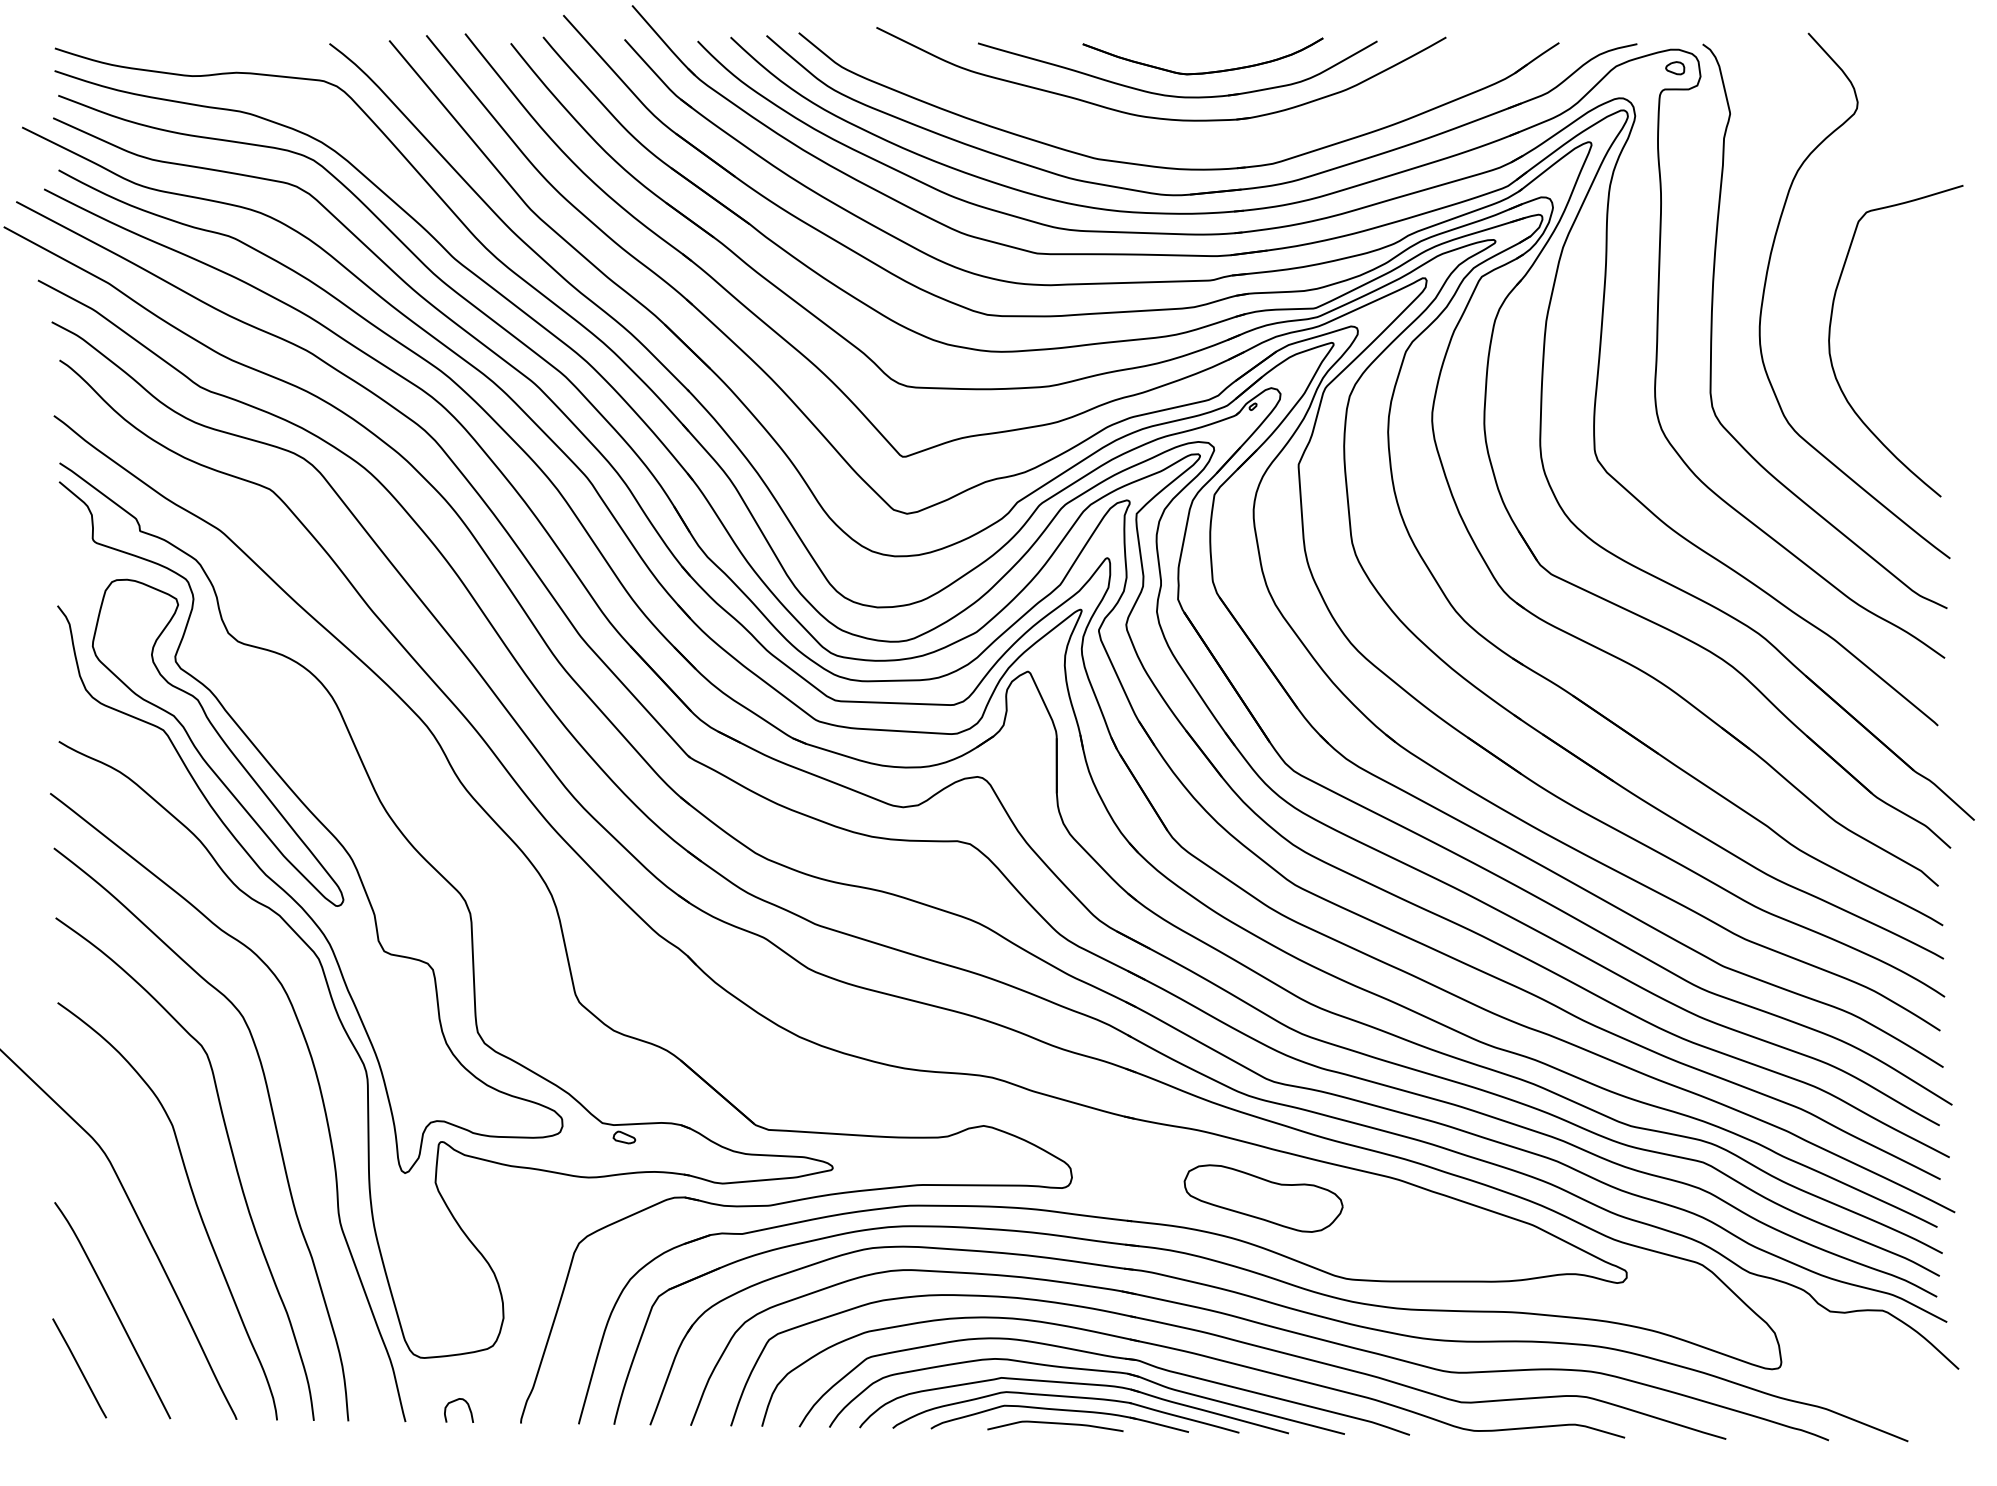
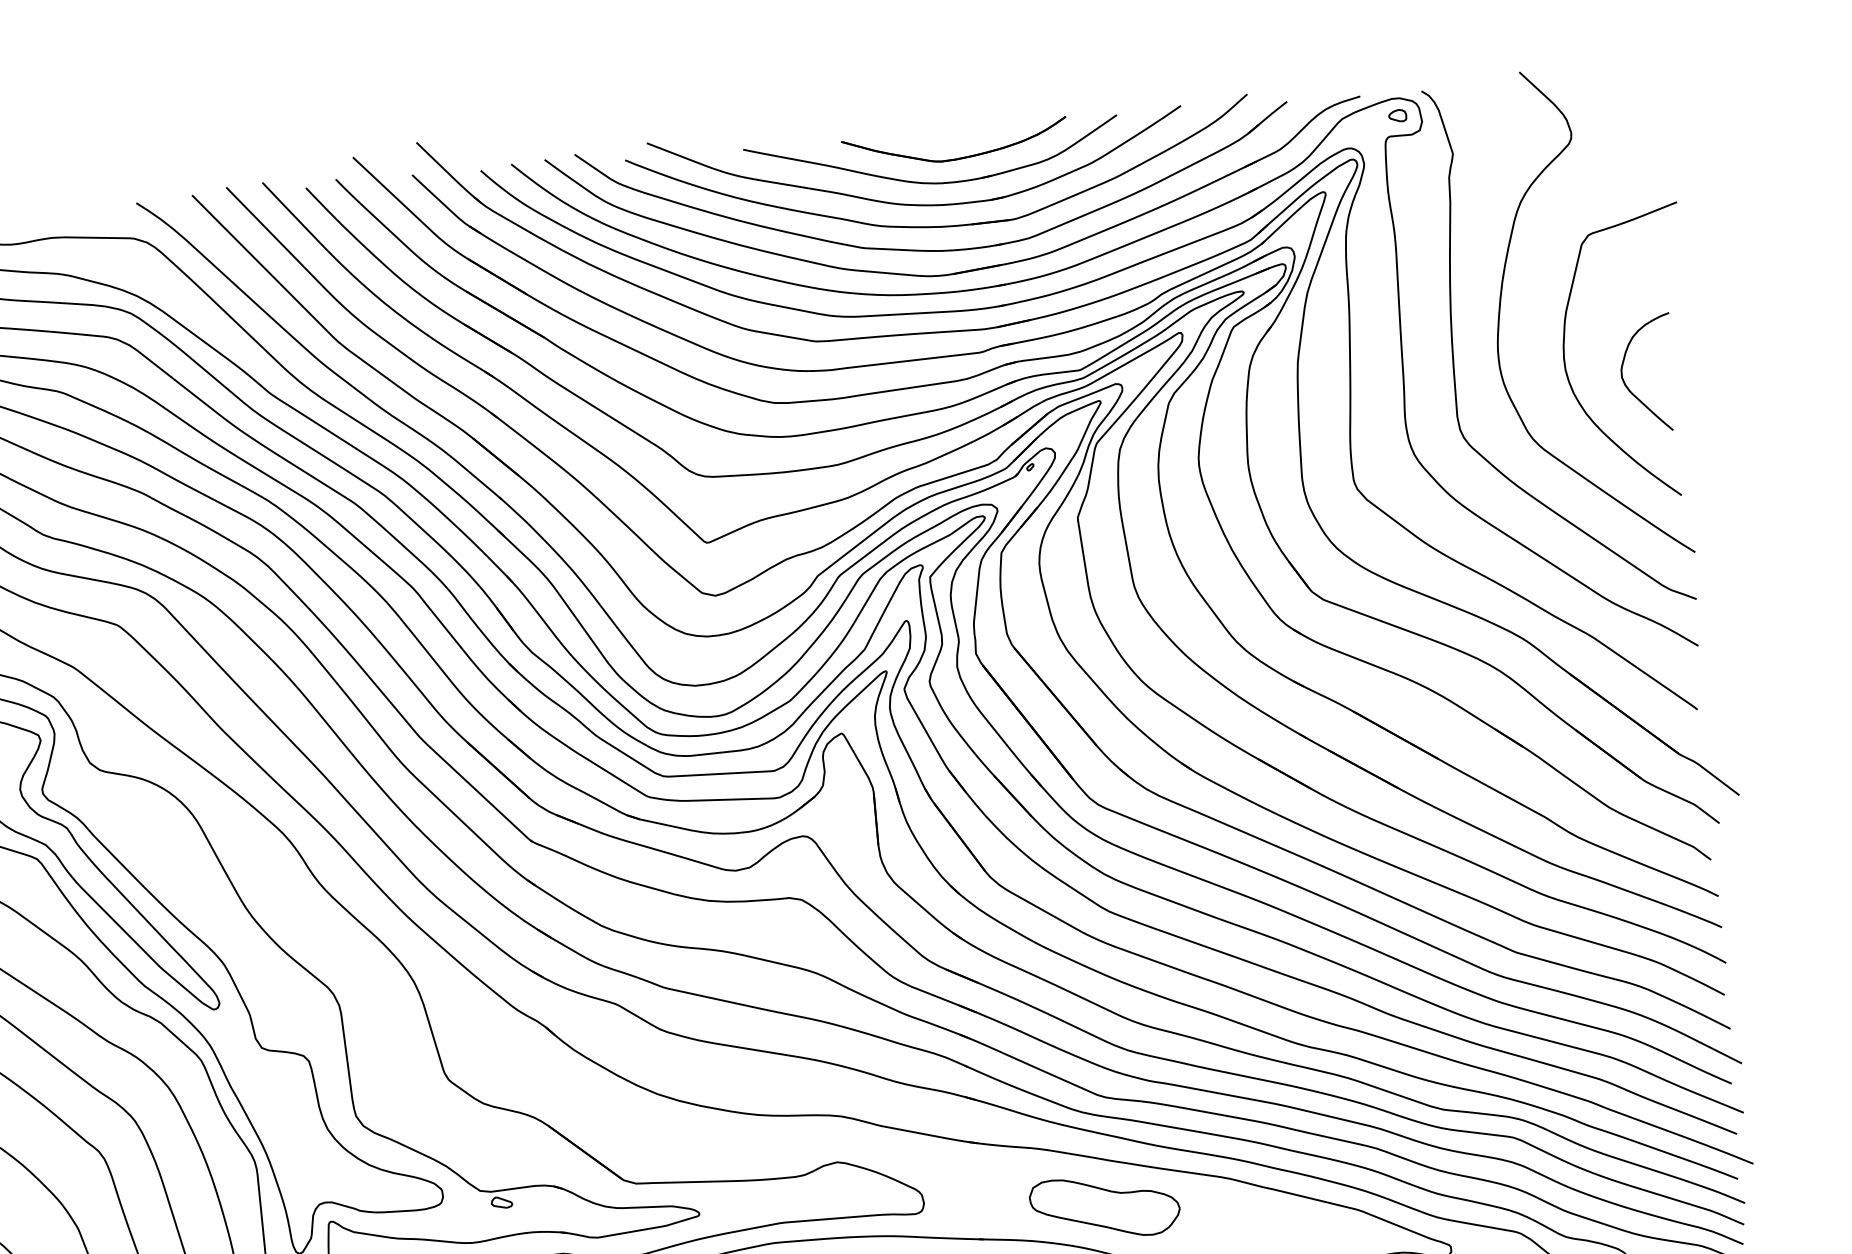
part: (1184, 142) -> (944, 225), added
curve: (1893, 375) -> (1627, 385), added

